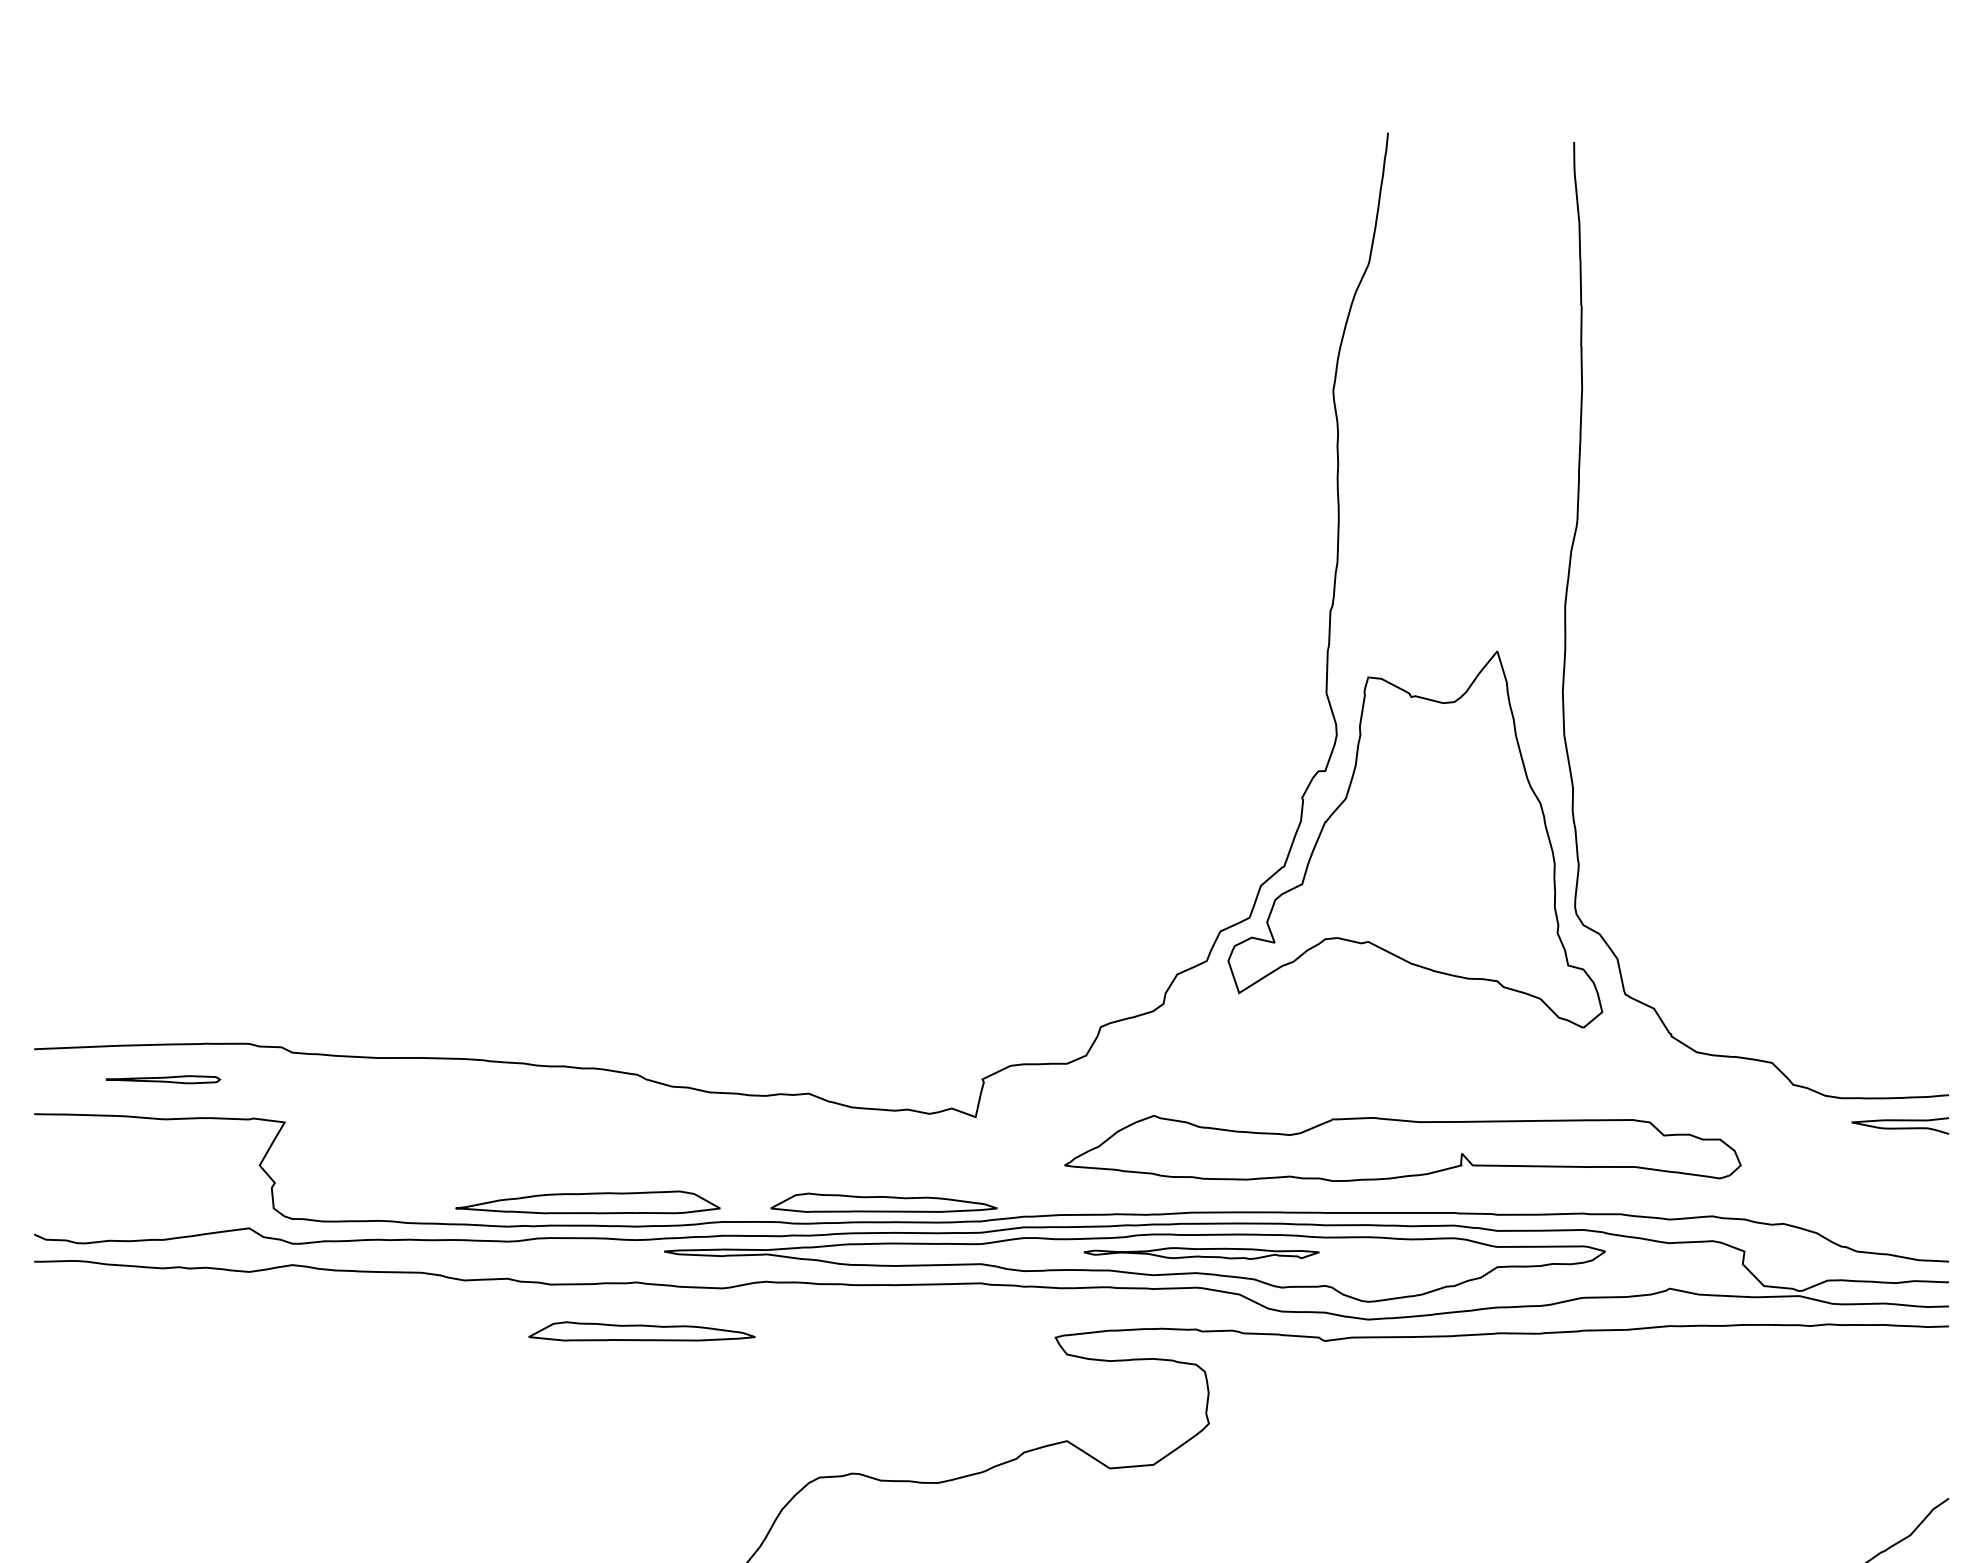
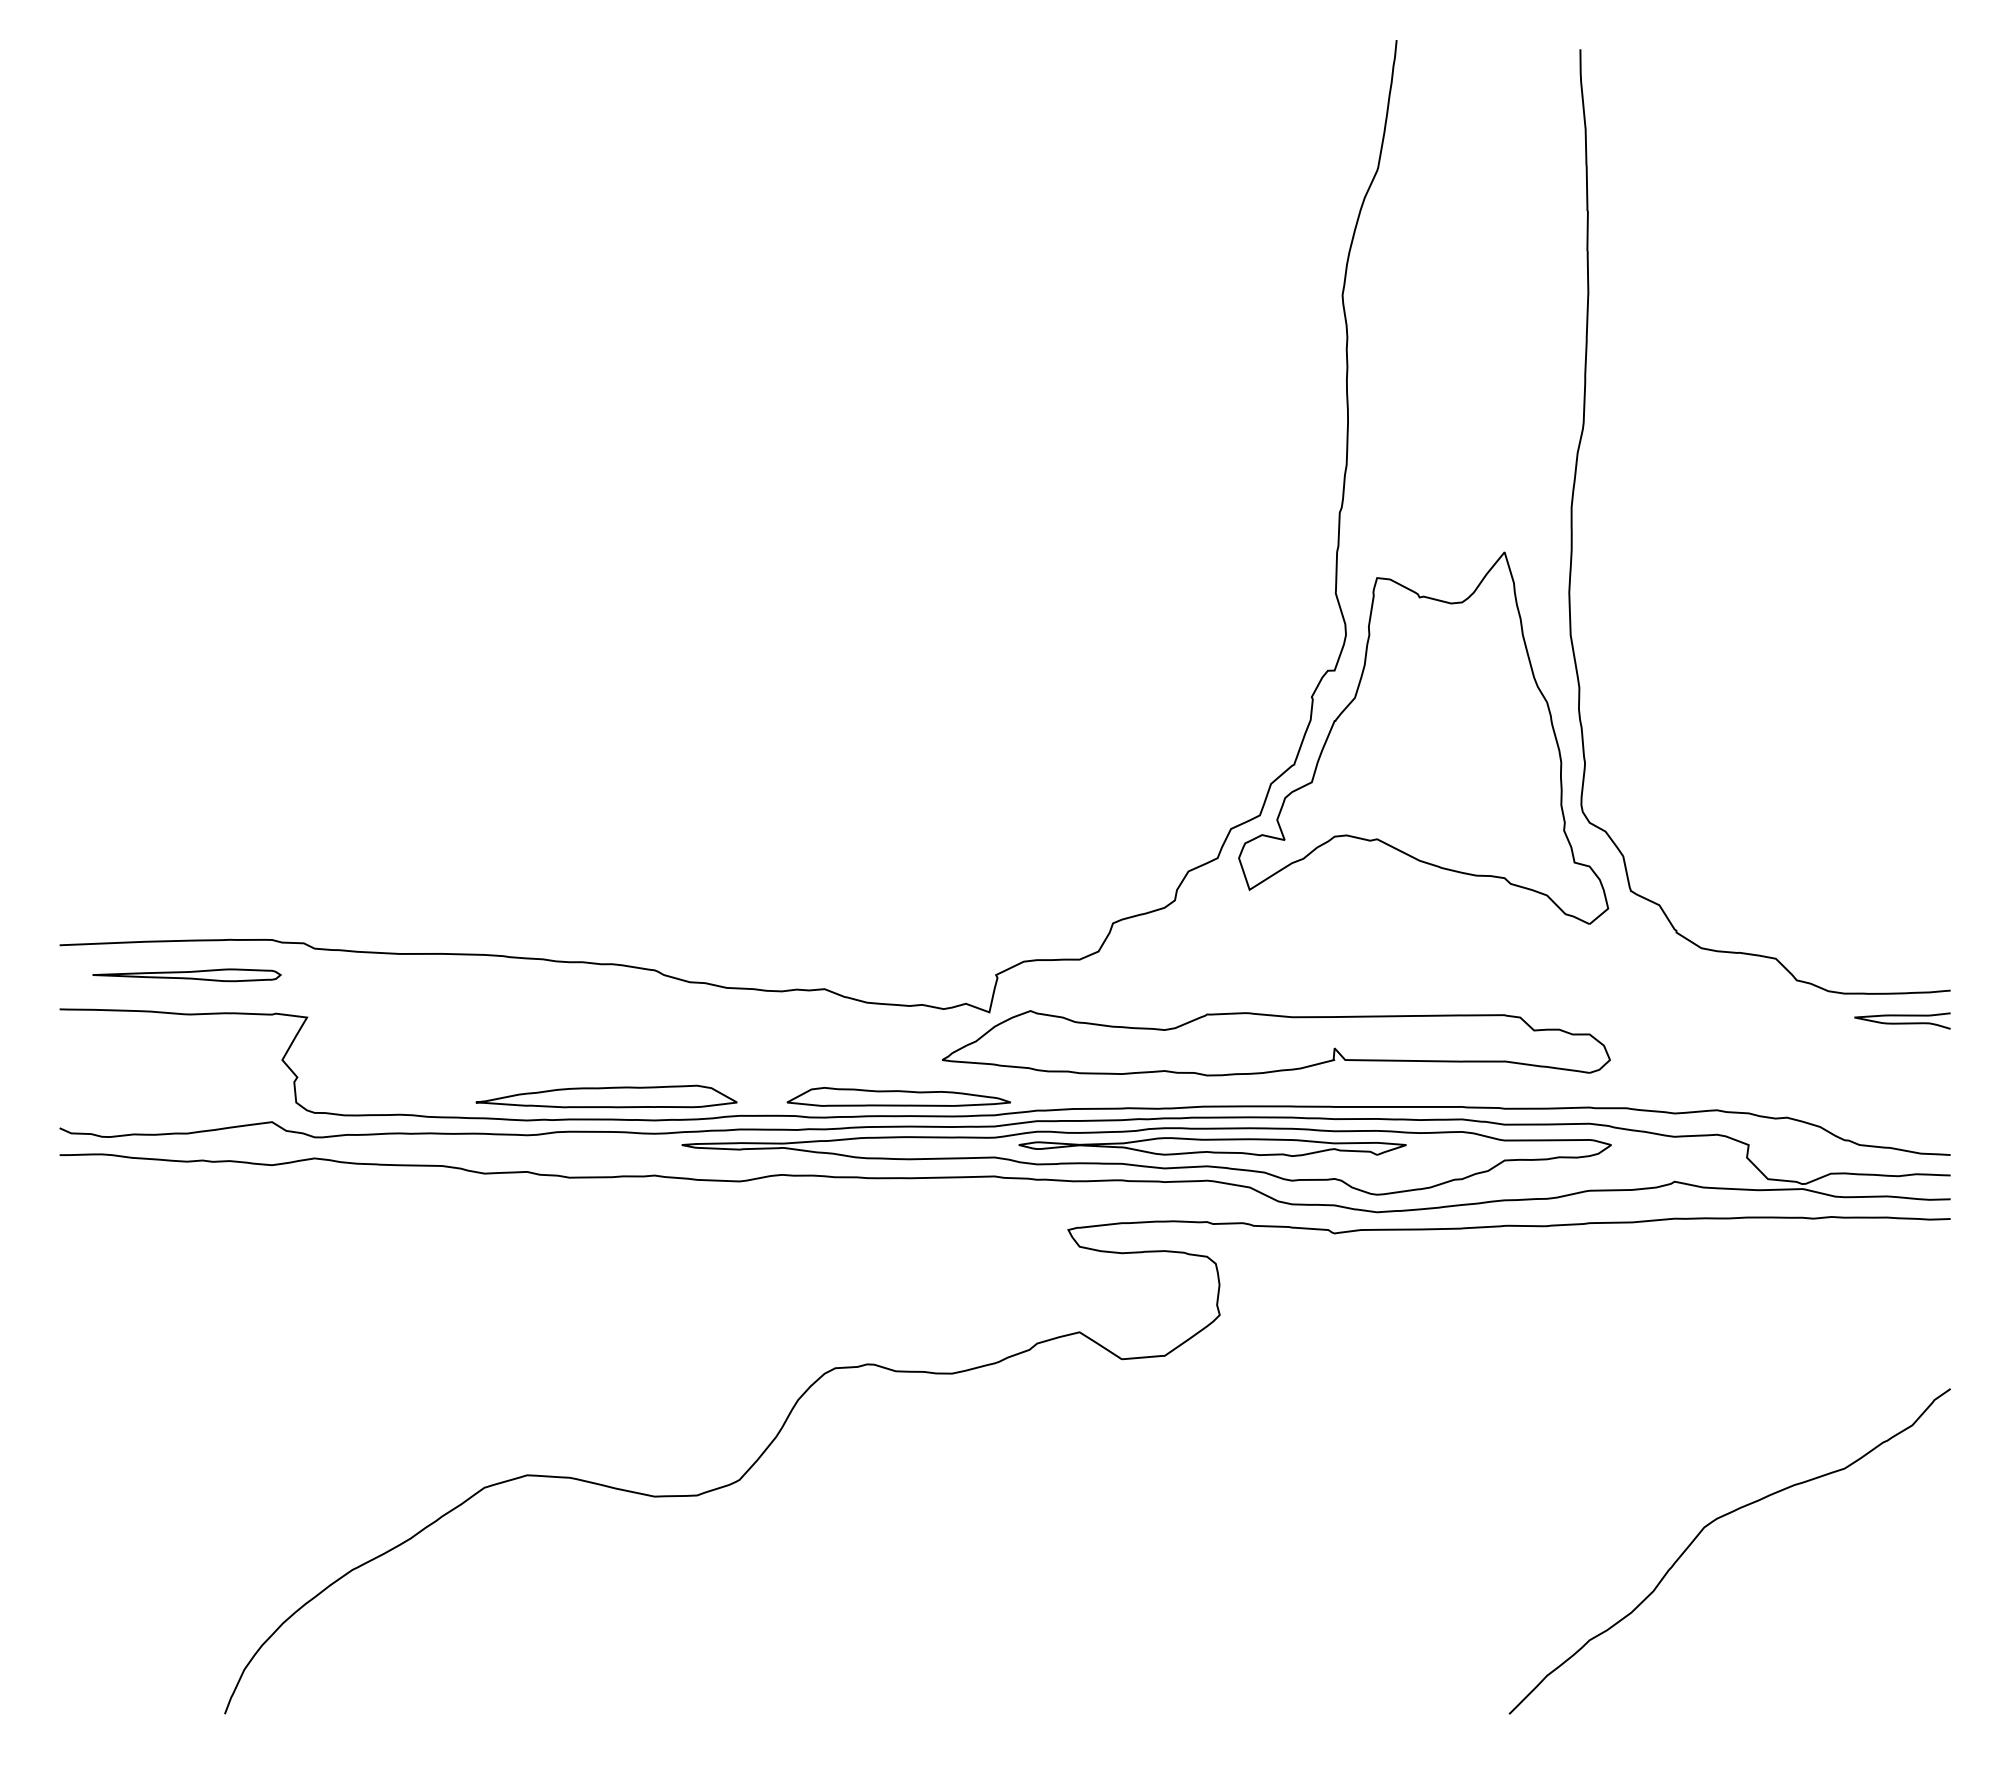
part: (162, 1079) -> (186, 975), size x1.67
part: (1403, 1148) -> (1276, 1043), moved
part: (1201, 1253) -> (1212, 1146), size x1.67
part: (641, 1330) -> (659, 1223), removed

